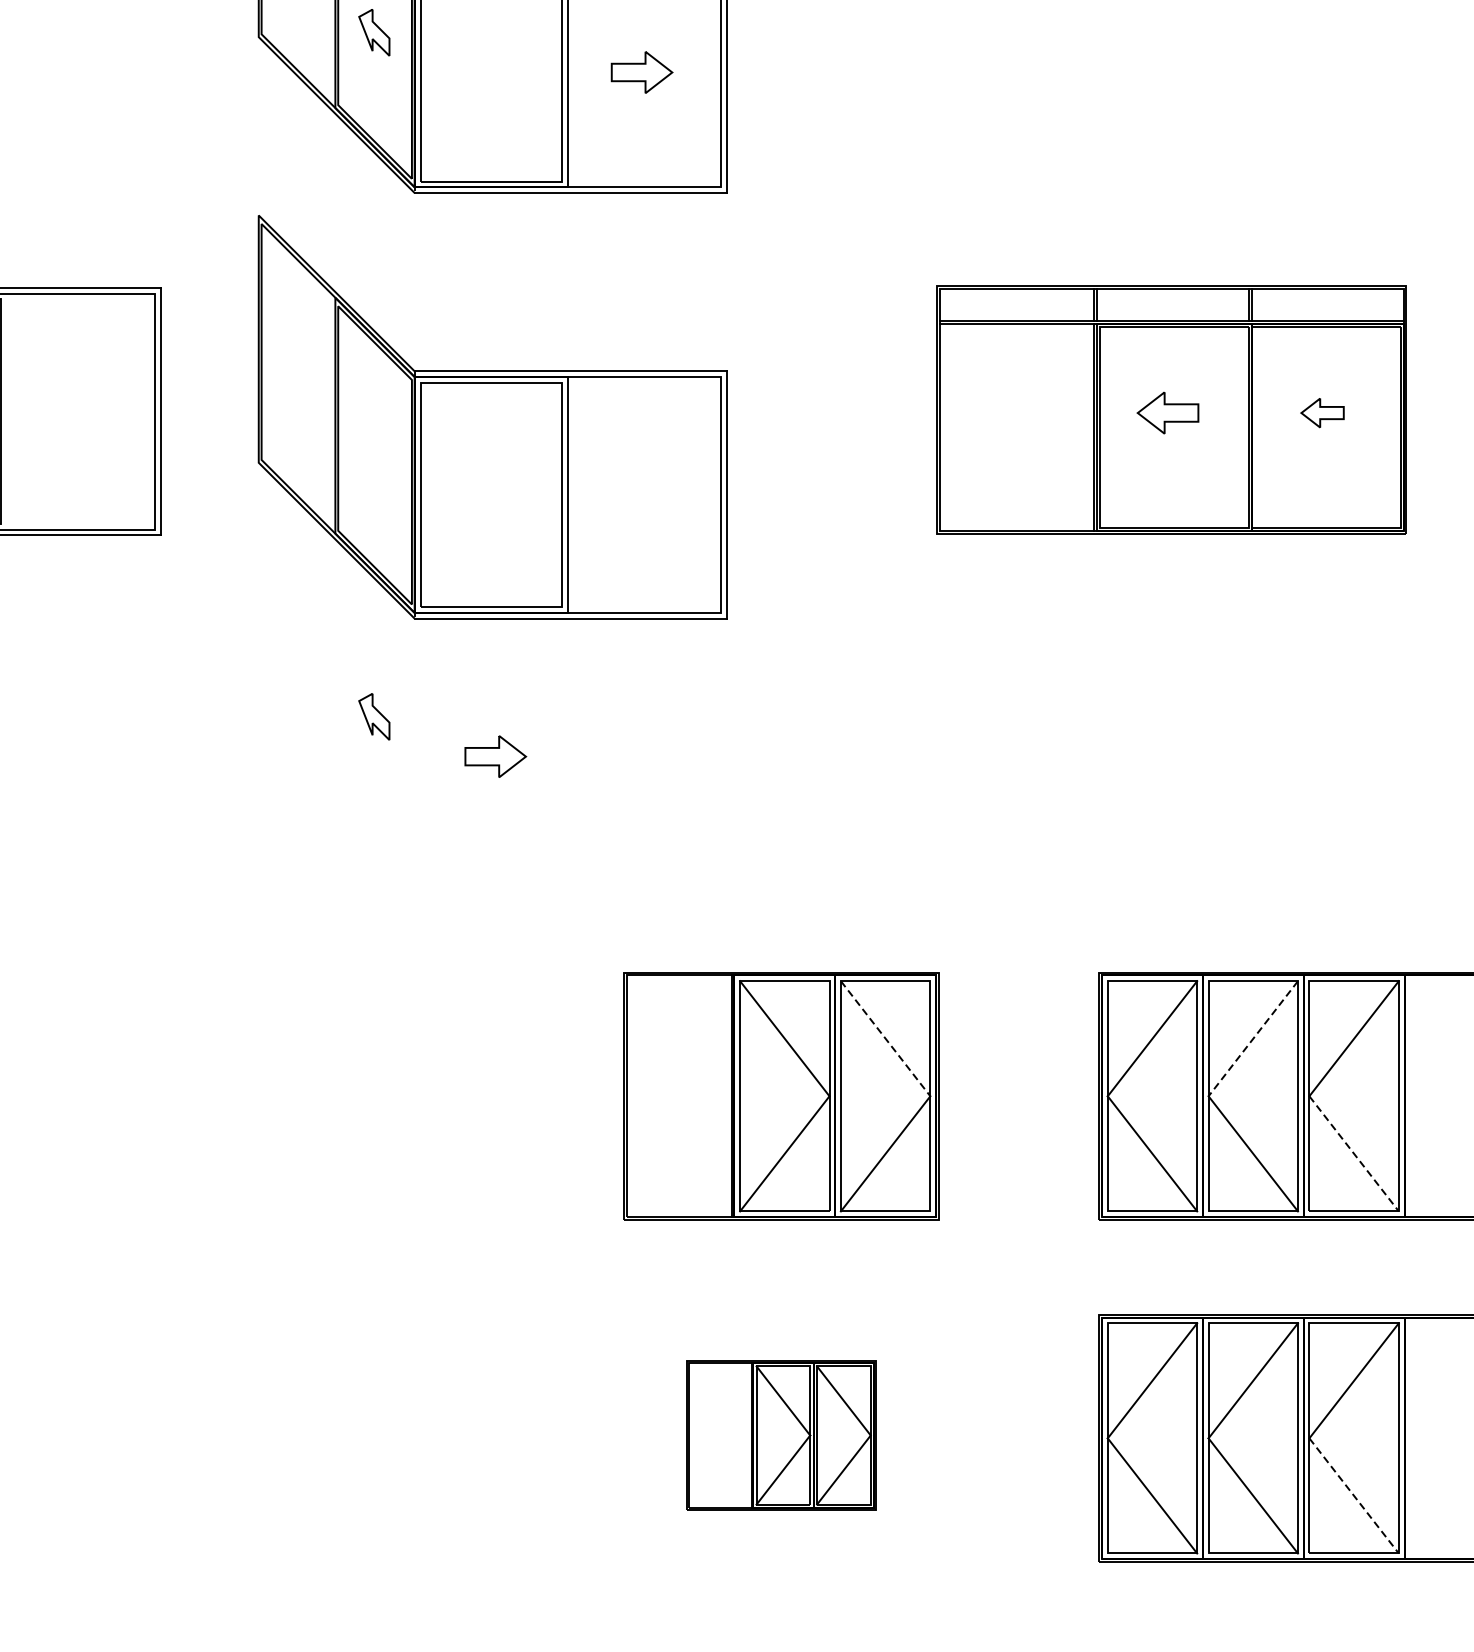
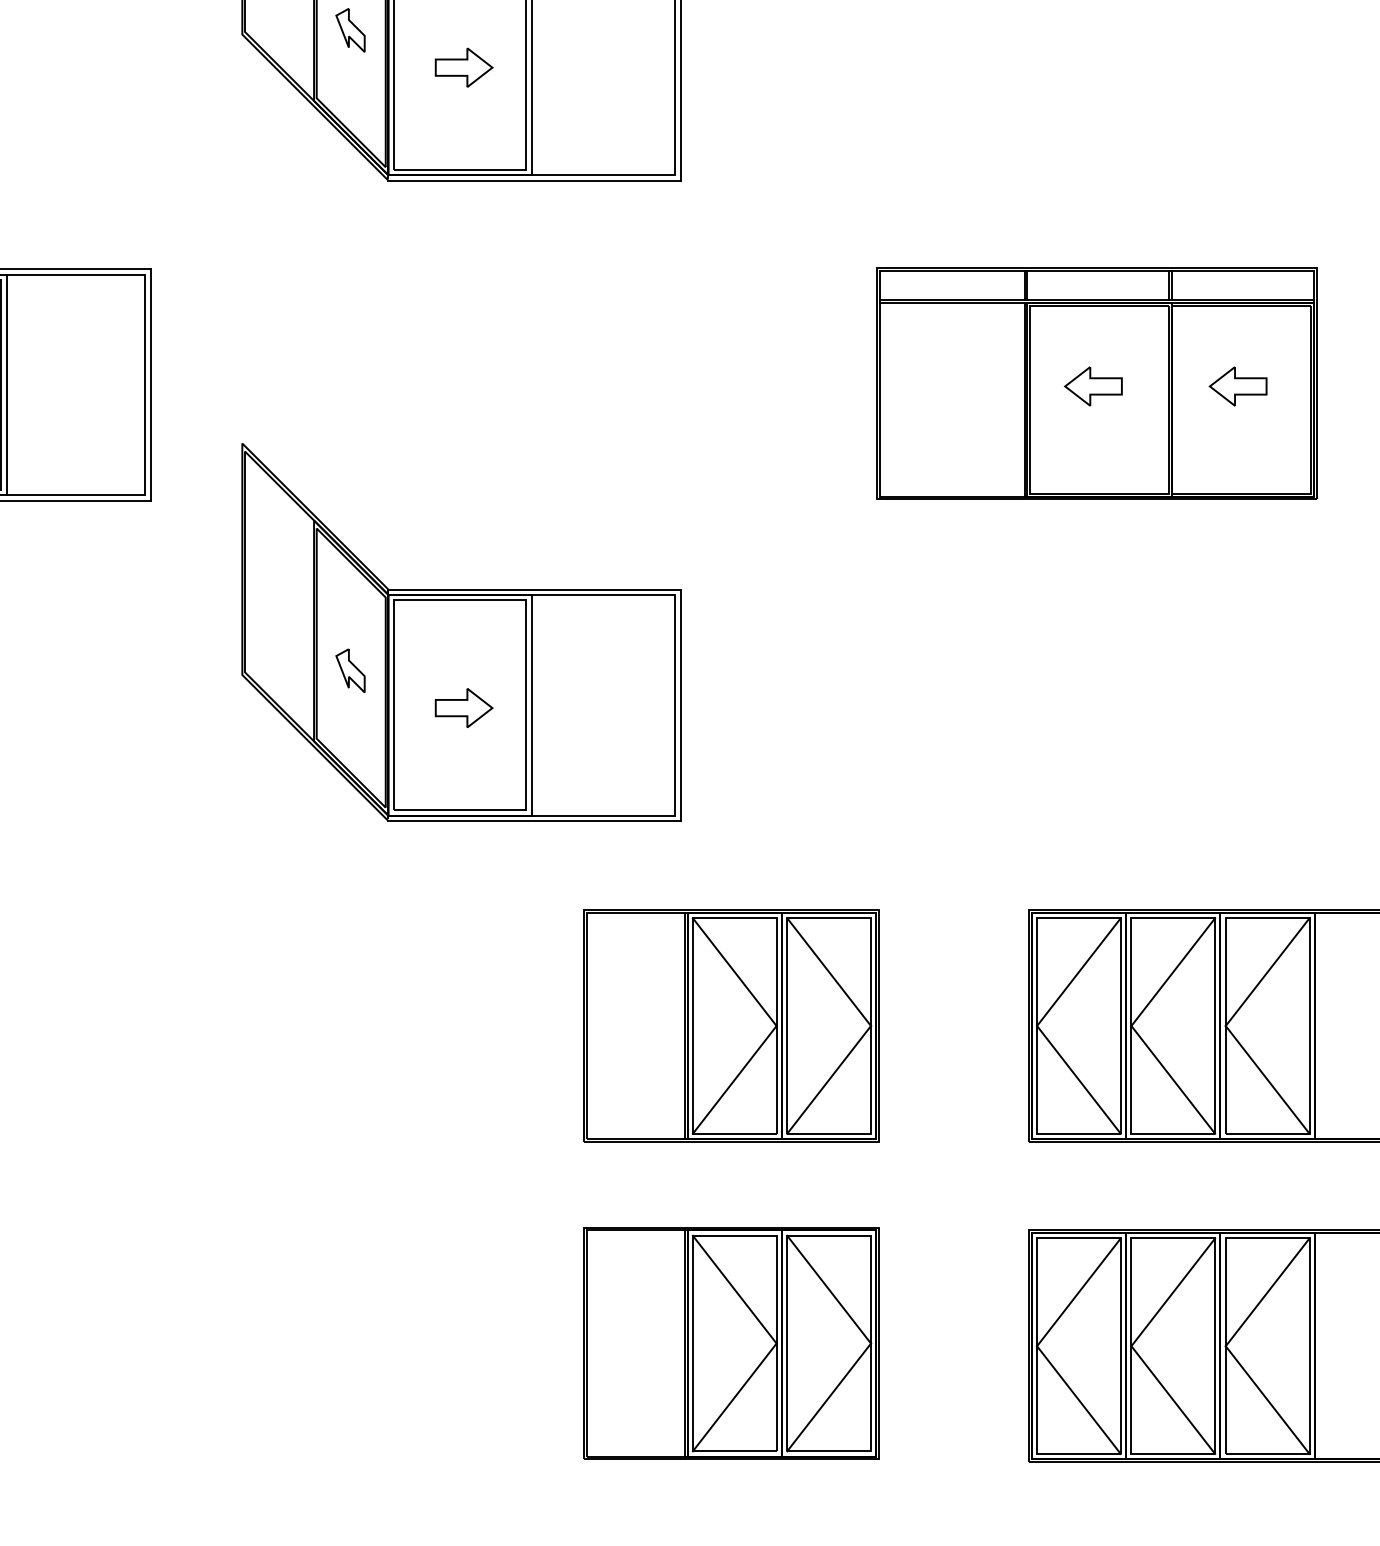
part: (641, 72) -> (463, 67), moved
line: (7, 410) -> (7, 384), added
part: (1321, 413) -> (1237, 386), size x1.43
part: (492, 417) -> (461, 632), moved
line: (886, 1039) -> (829, 972), dashed -> solid
line: (1252, 1039) -> (1172, 972), dashed -> solid
line: (1353, 1154) -> (1267, 1080), dashed -> solid
part: (781, 1435) -> (731, 1343), size x1.67
line: (1353, 1496) -> (1267, 1400), dashed -> solid

